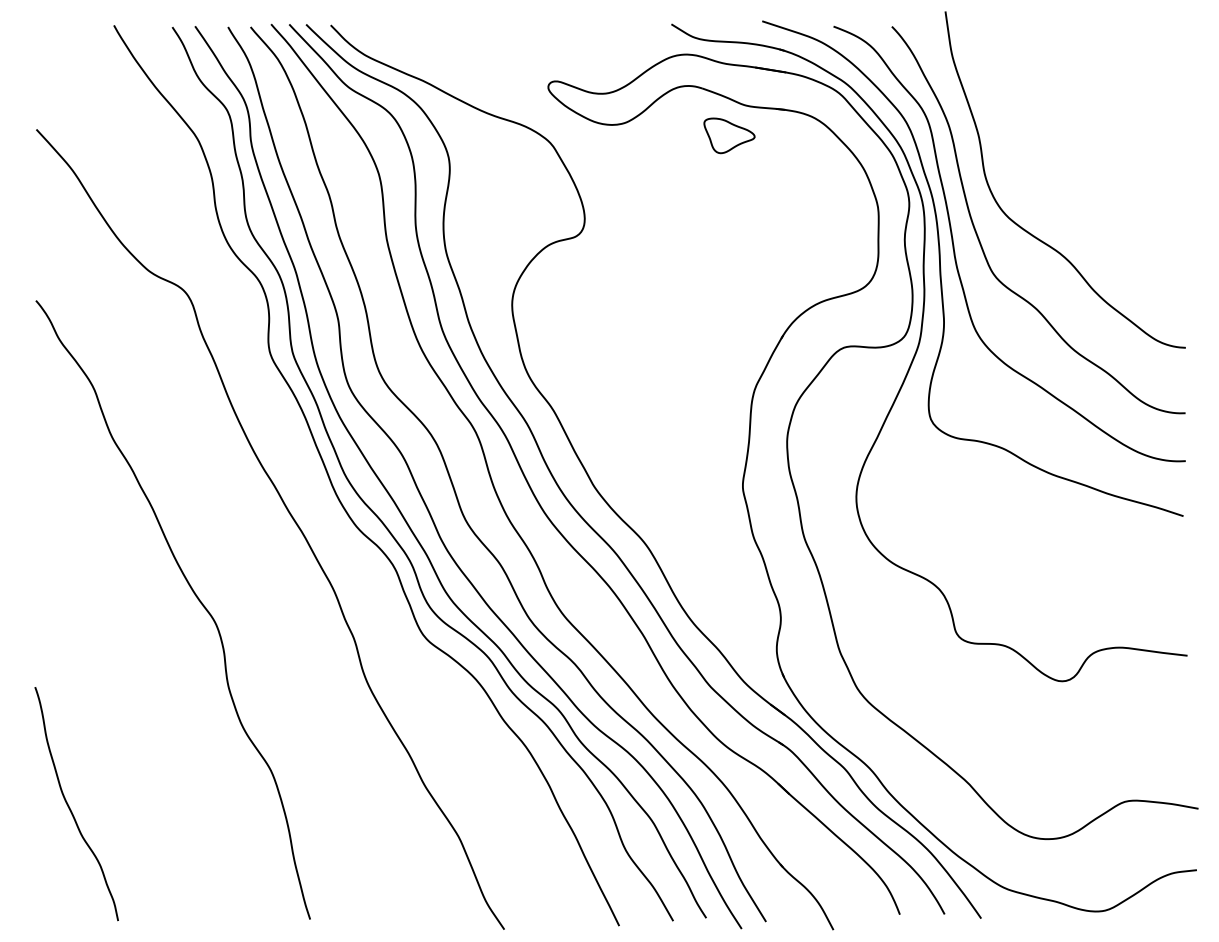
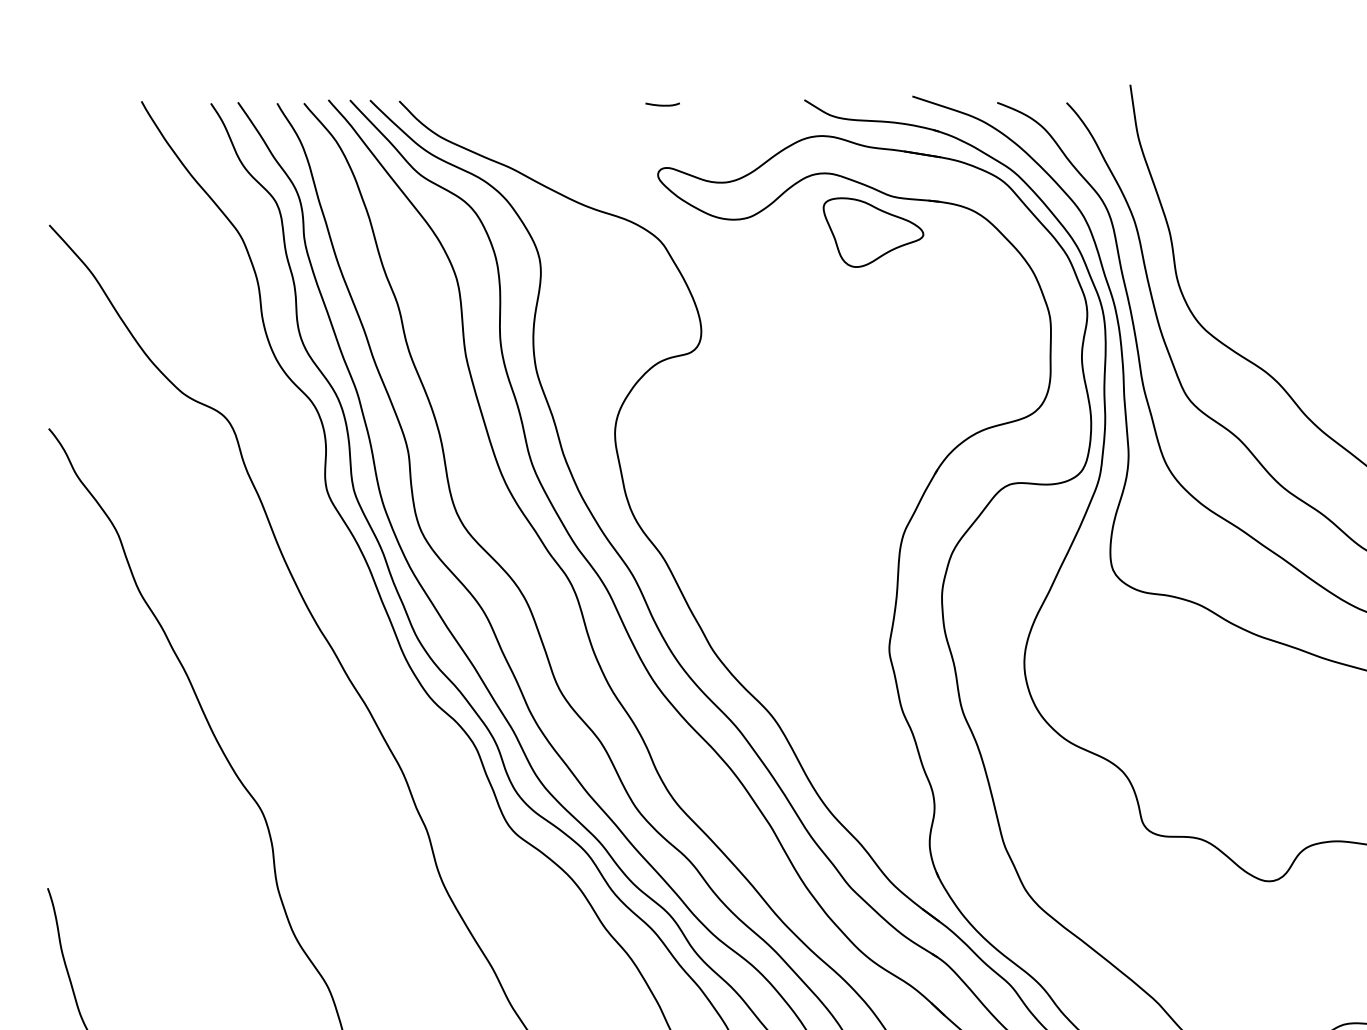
curve: (551, 28) -> (661, 105), added
part: (729, 135) -> (873, 232), size x1.67

